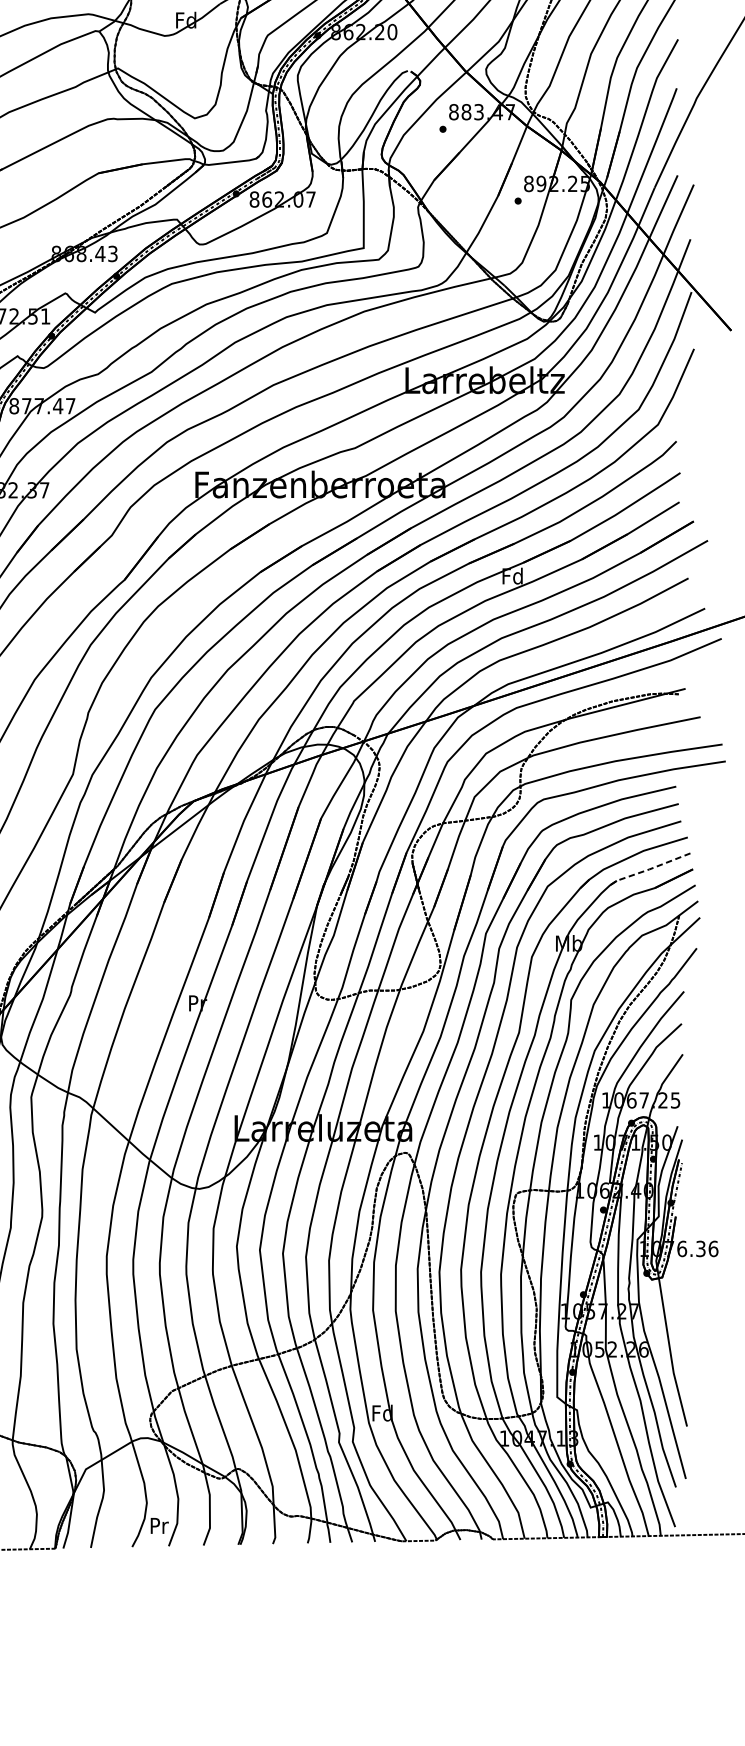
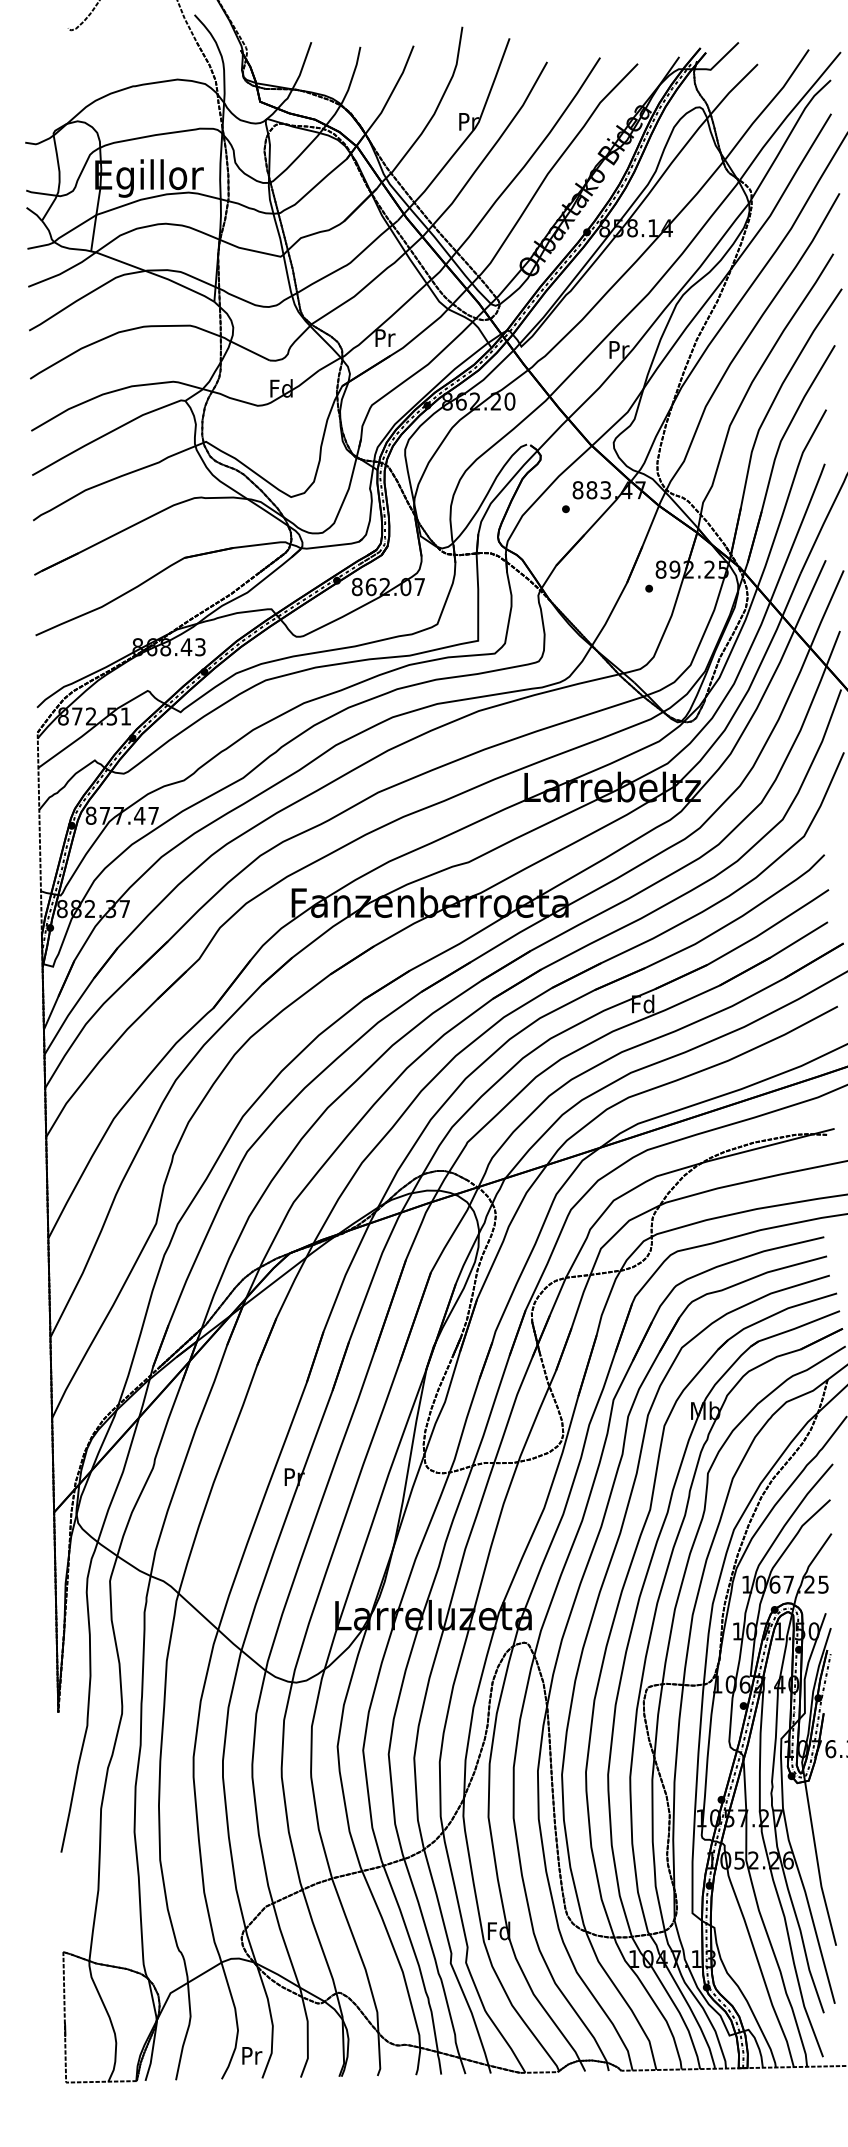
line: (649, 869) -> (794, 1328), dashed -> solid

